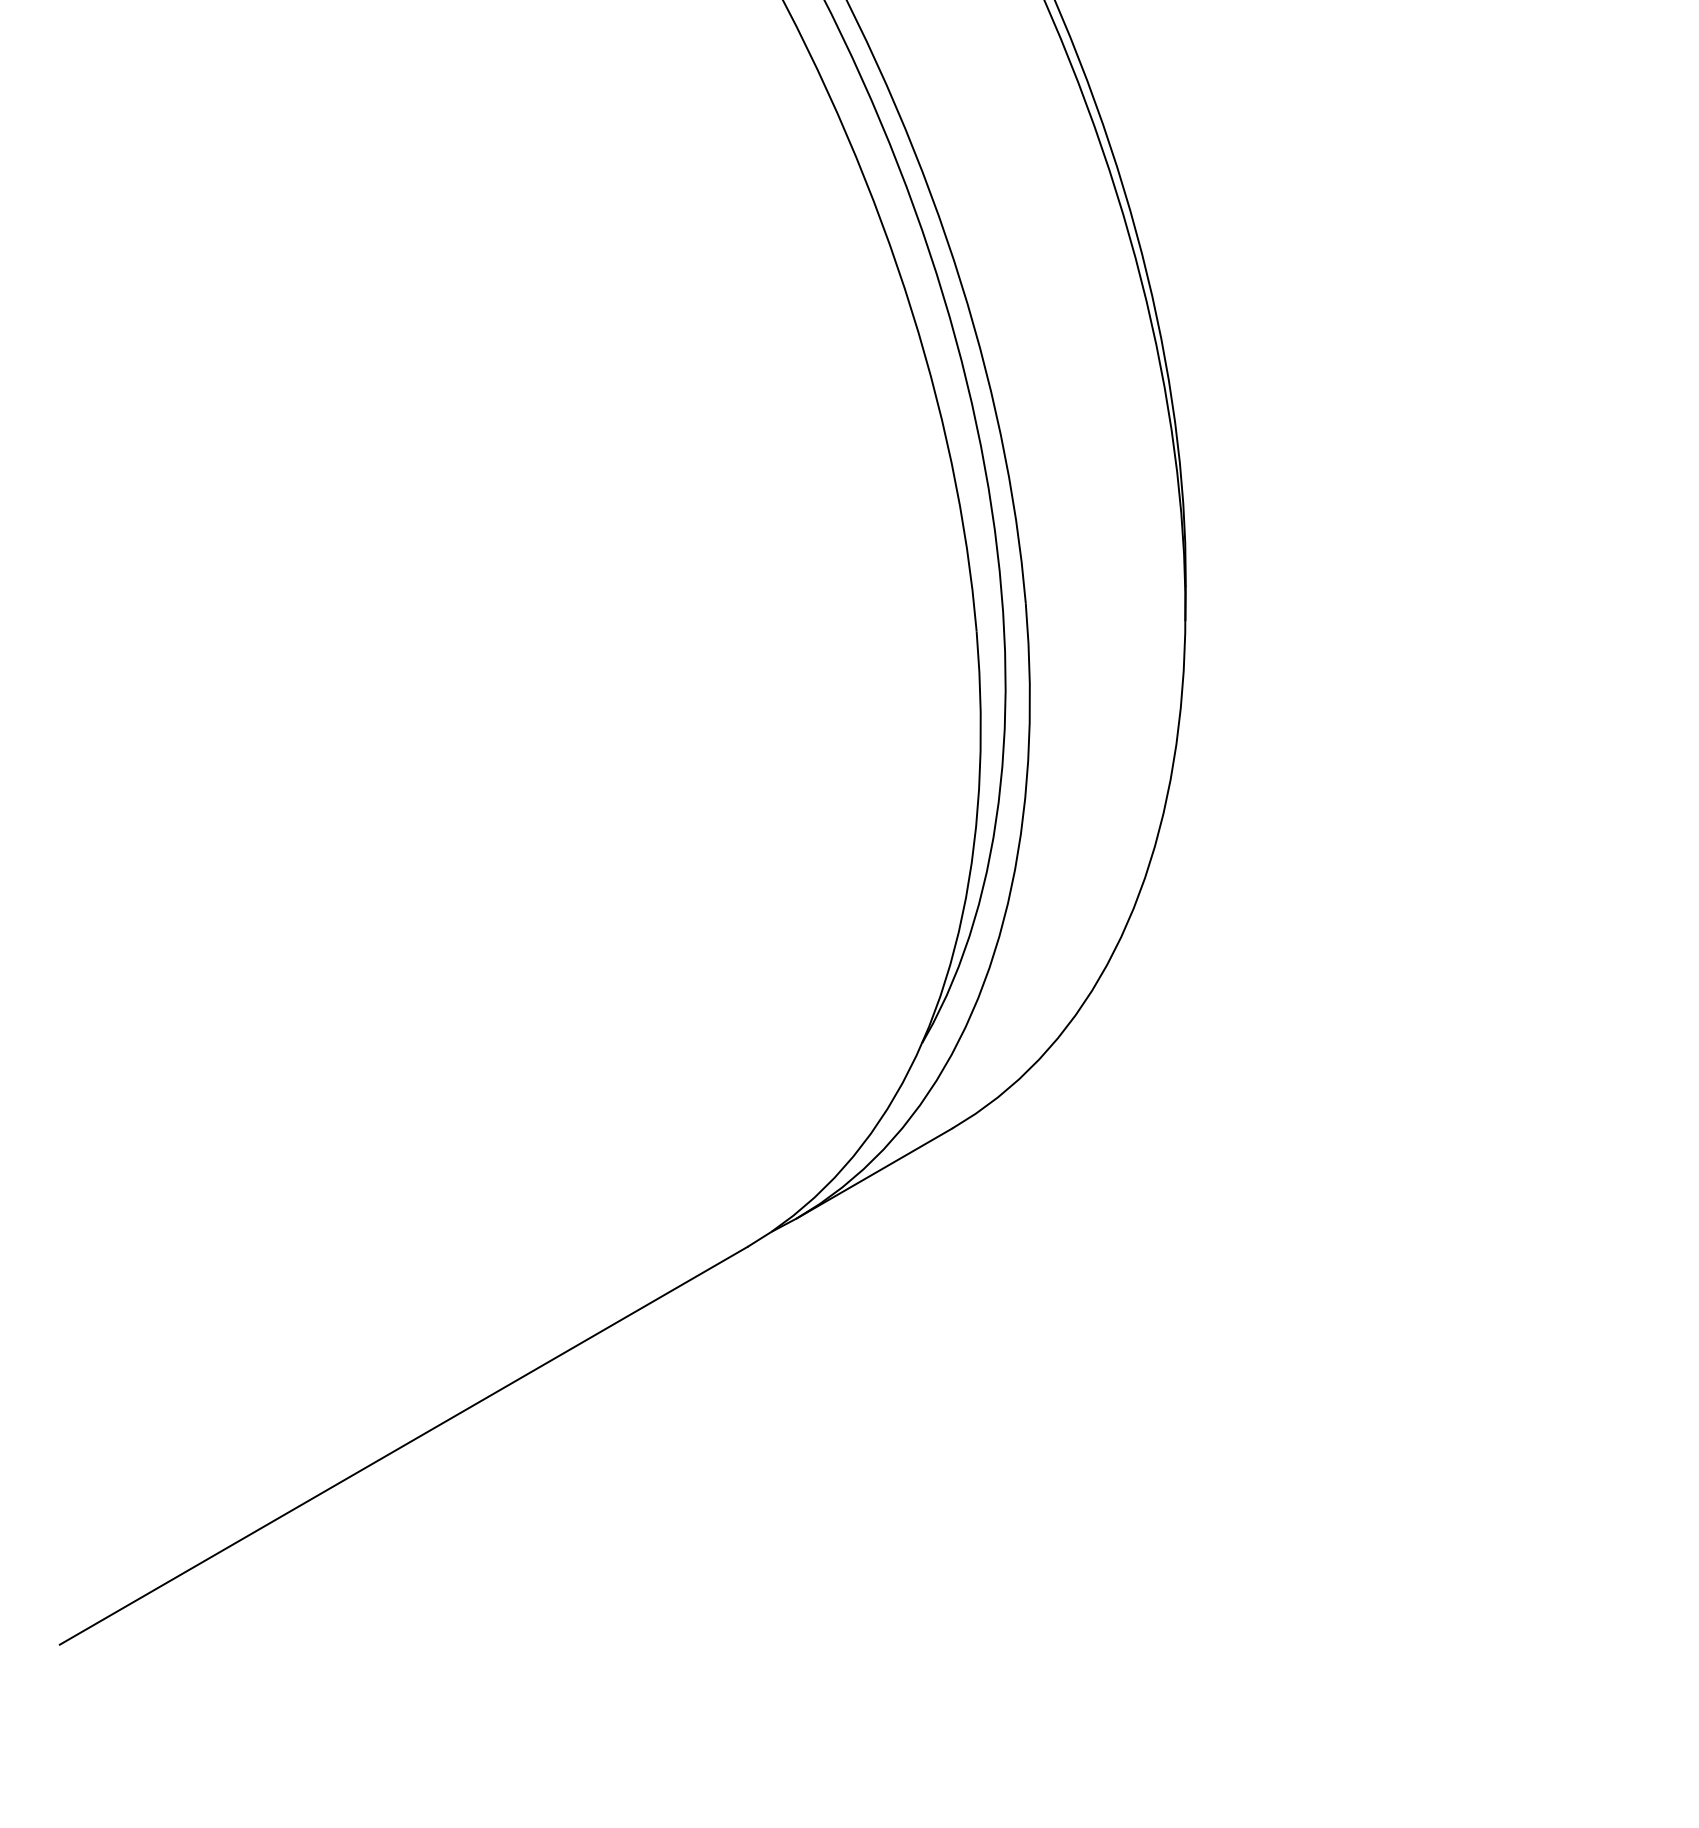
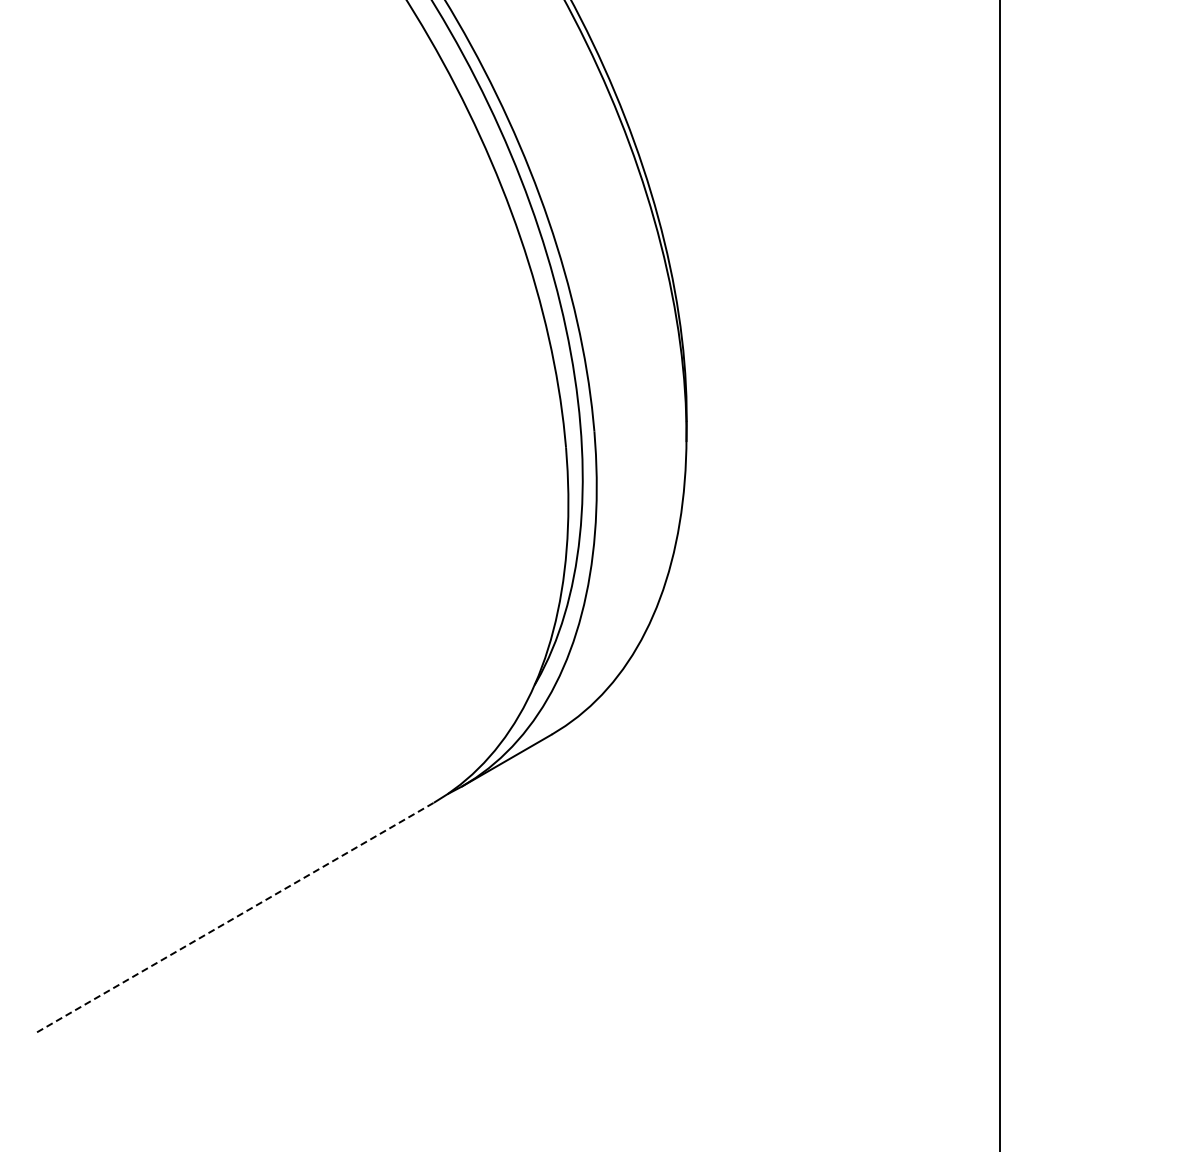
line: (403, 1445) -> (235, 917), solid -> dashed

